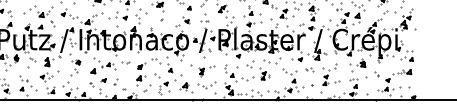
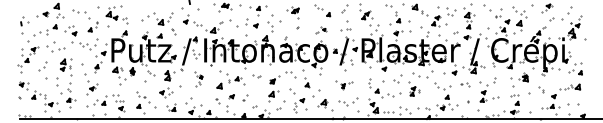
part: (183, 21) -> (321, 29), size x0.6
part: (74, 64) -> (198, 78), size x0.6
part: (203, 70) -> (344, 85), size x0.6

